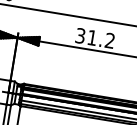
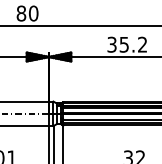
text: (91, 37) -> (123, 44), 31.2 -> 35.2

